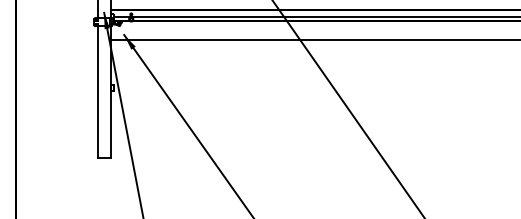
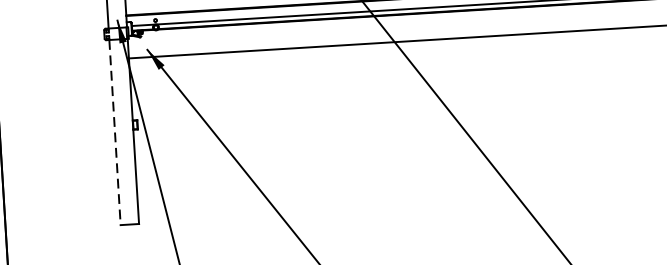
line: (97, 92) -> (114, 132), solid -> dashed

